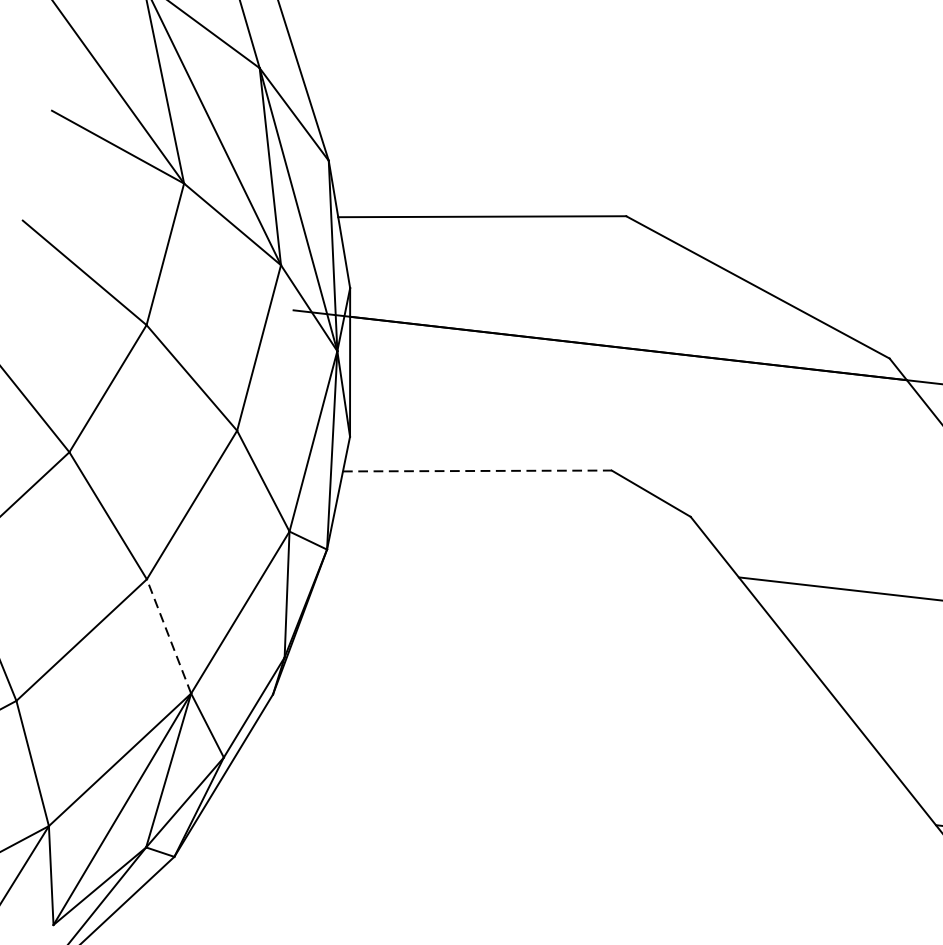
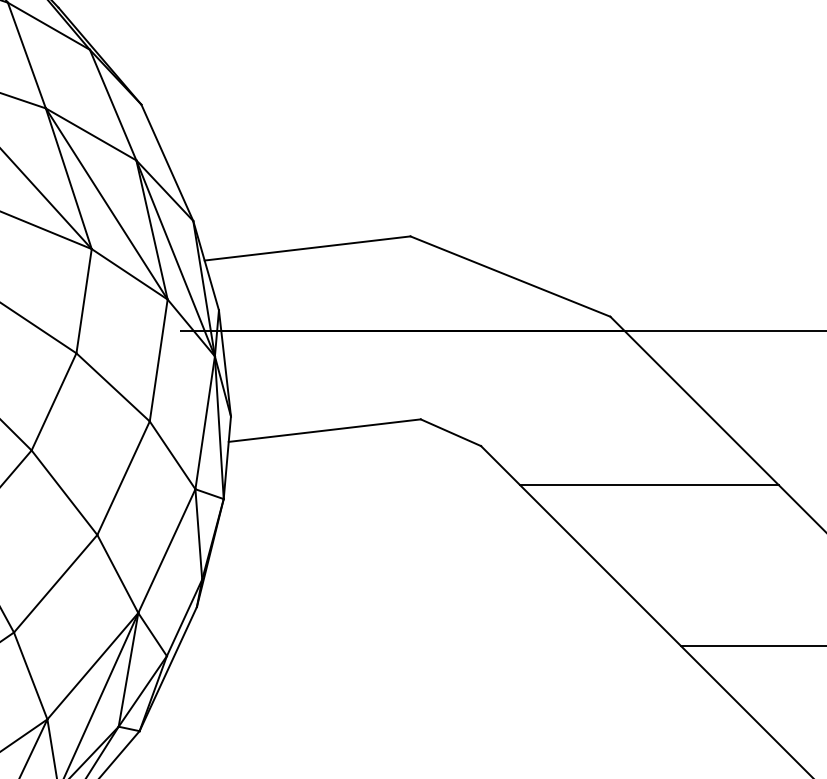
line: (477, 470) -> (324, 430), dashed -> solid
line: (168, 635) -> (117, 573), dashed -> solid

